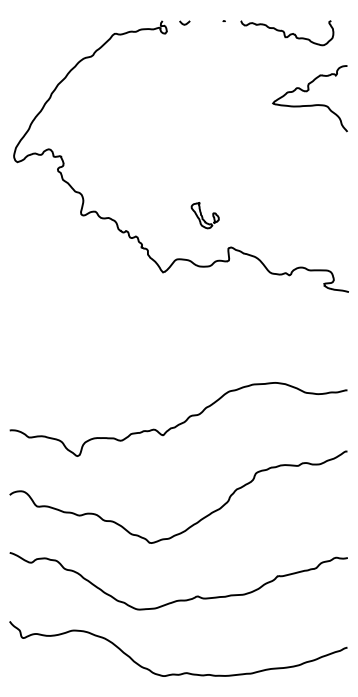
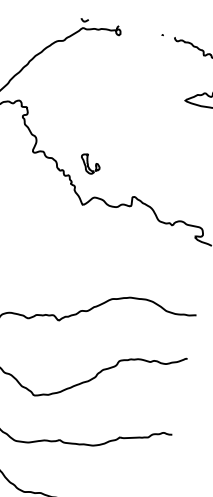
curve: (184, 23) -> (84, 20), moved
part: (204, 215) -> (89, 164), moved

